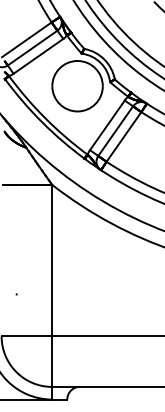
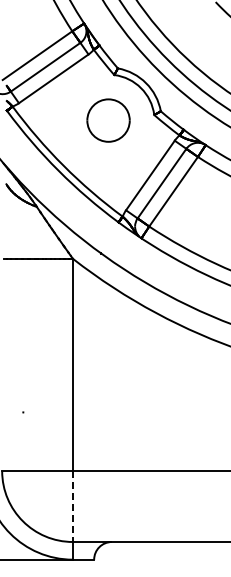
part: (77, 86) -> (108, 120), size x0.6
line: (51, 362) -> (72, 507), solid -> dashed

